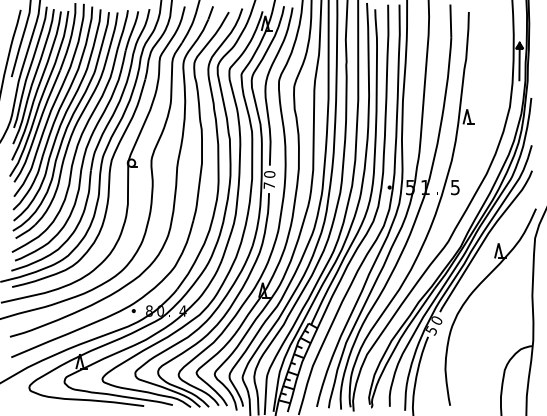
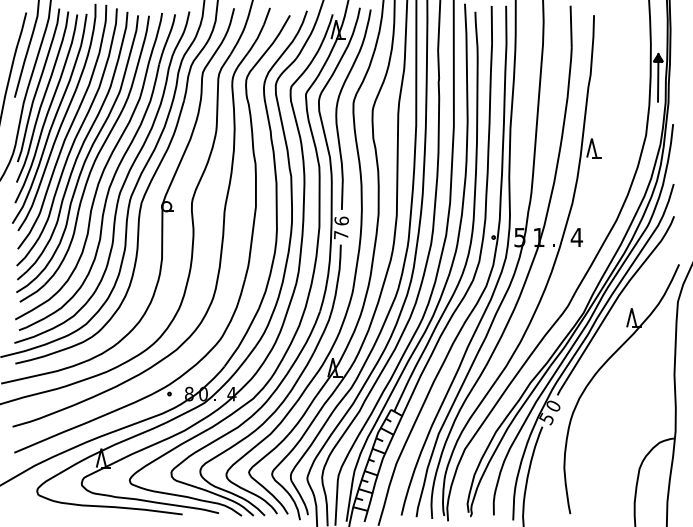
text: (269, 174) -> (341, 221), 0 -> 6
text: (455, 187) -> (577, 237), 5 -> 4

